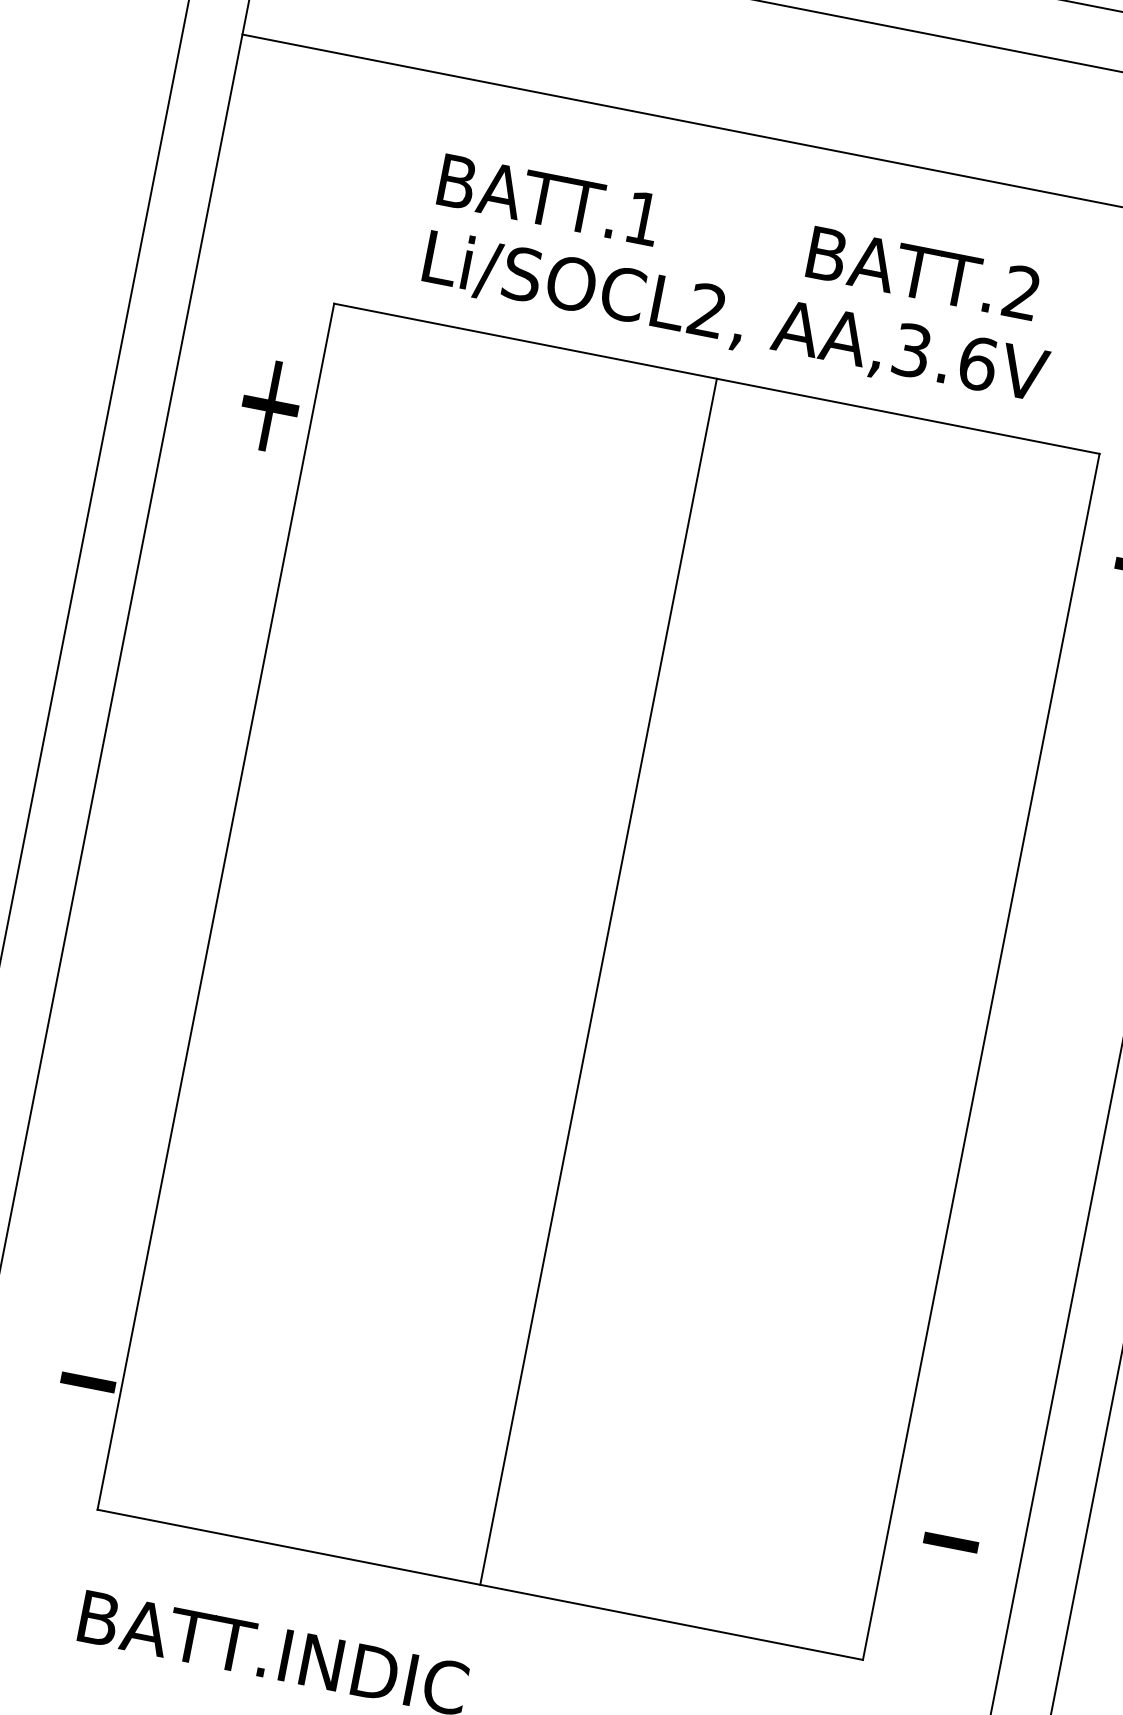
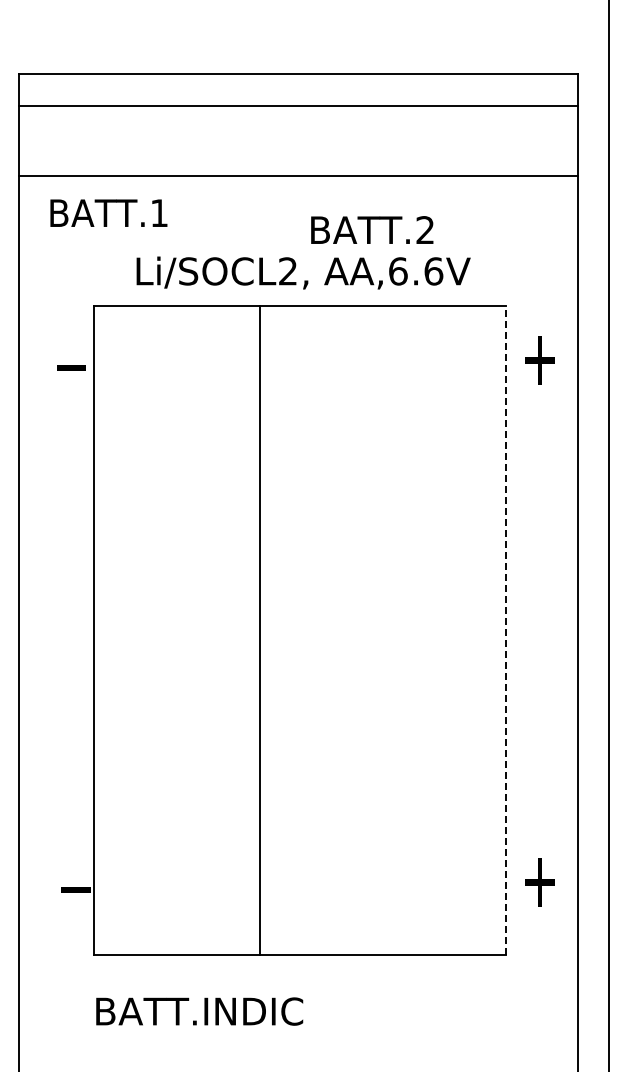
text: (548, 198) -> (108, 212), moved
text: (924, 272) -> (372, 229), moved
text: (912, 350) -> (398, 271), AA,3.6V -> AA,6.6V
text: (269, 406) -> (70, 365), + -> -
line: (597, 981) -> (259, 630), moved
line: (982, 1057) -> (506, 630), solid -> dashed
text: (951, 1537) -> (539, 882), - -> +

